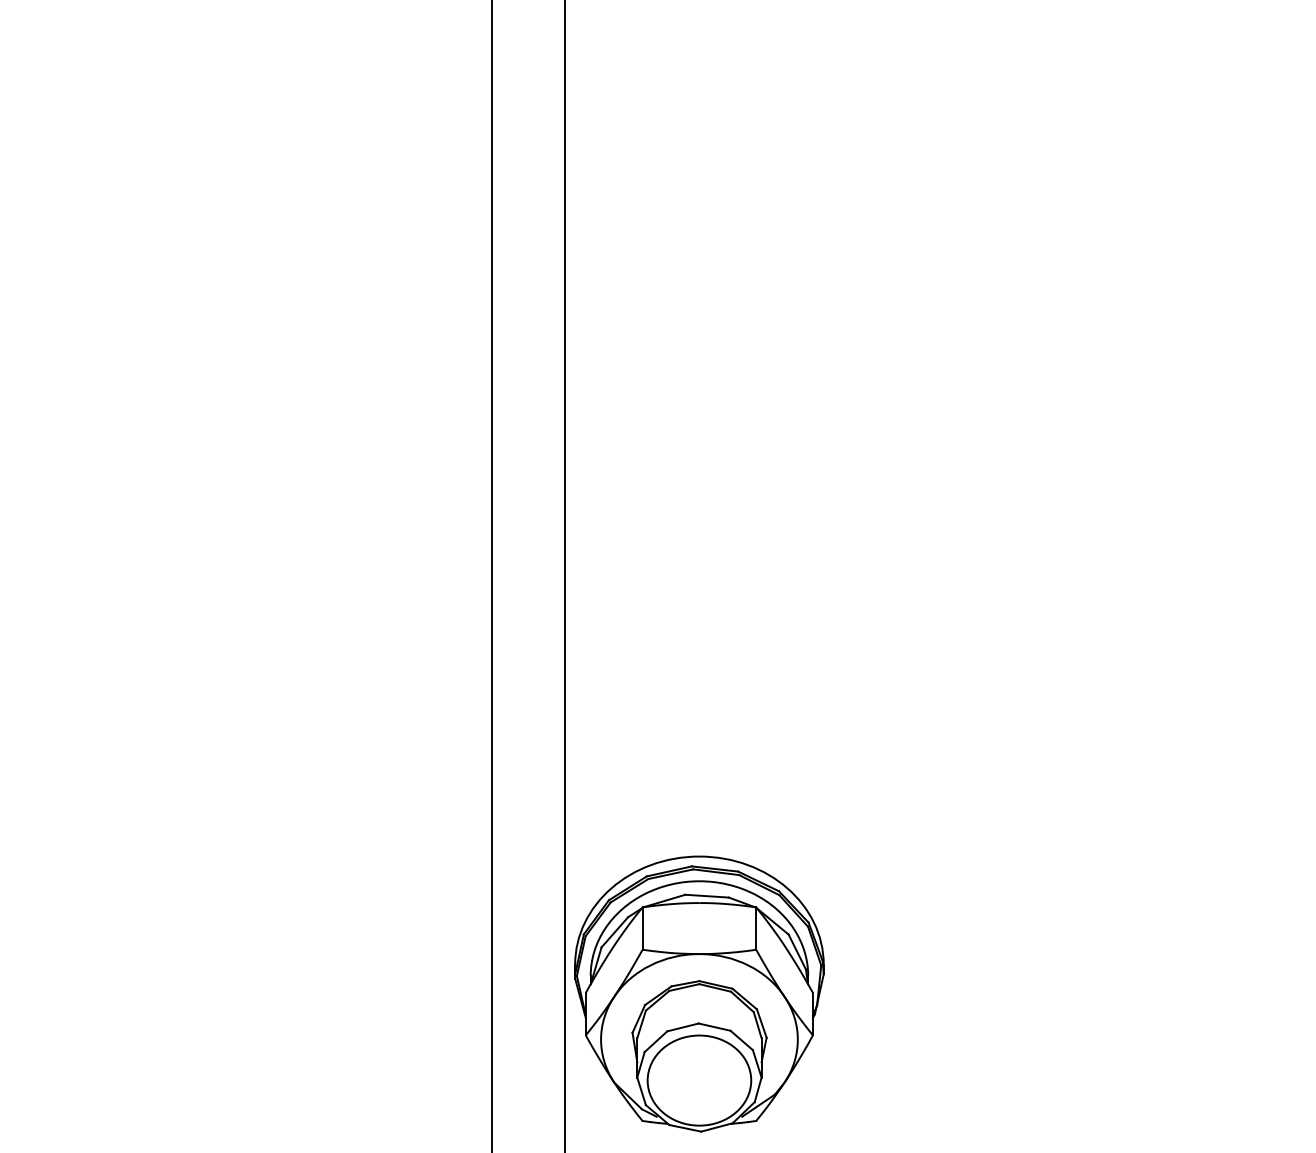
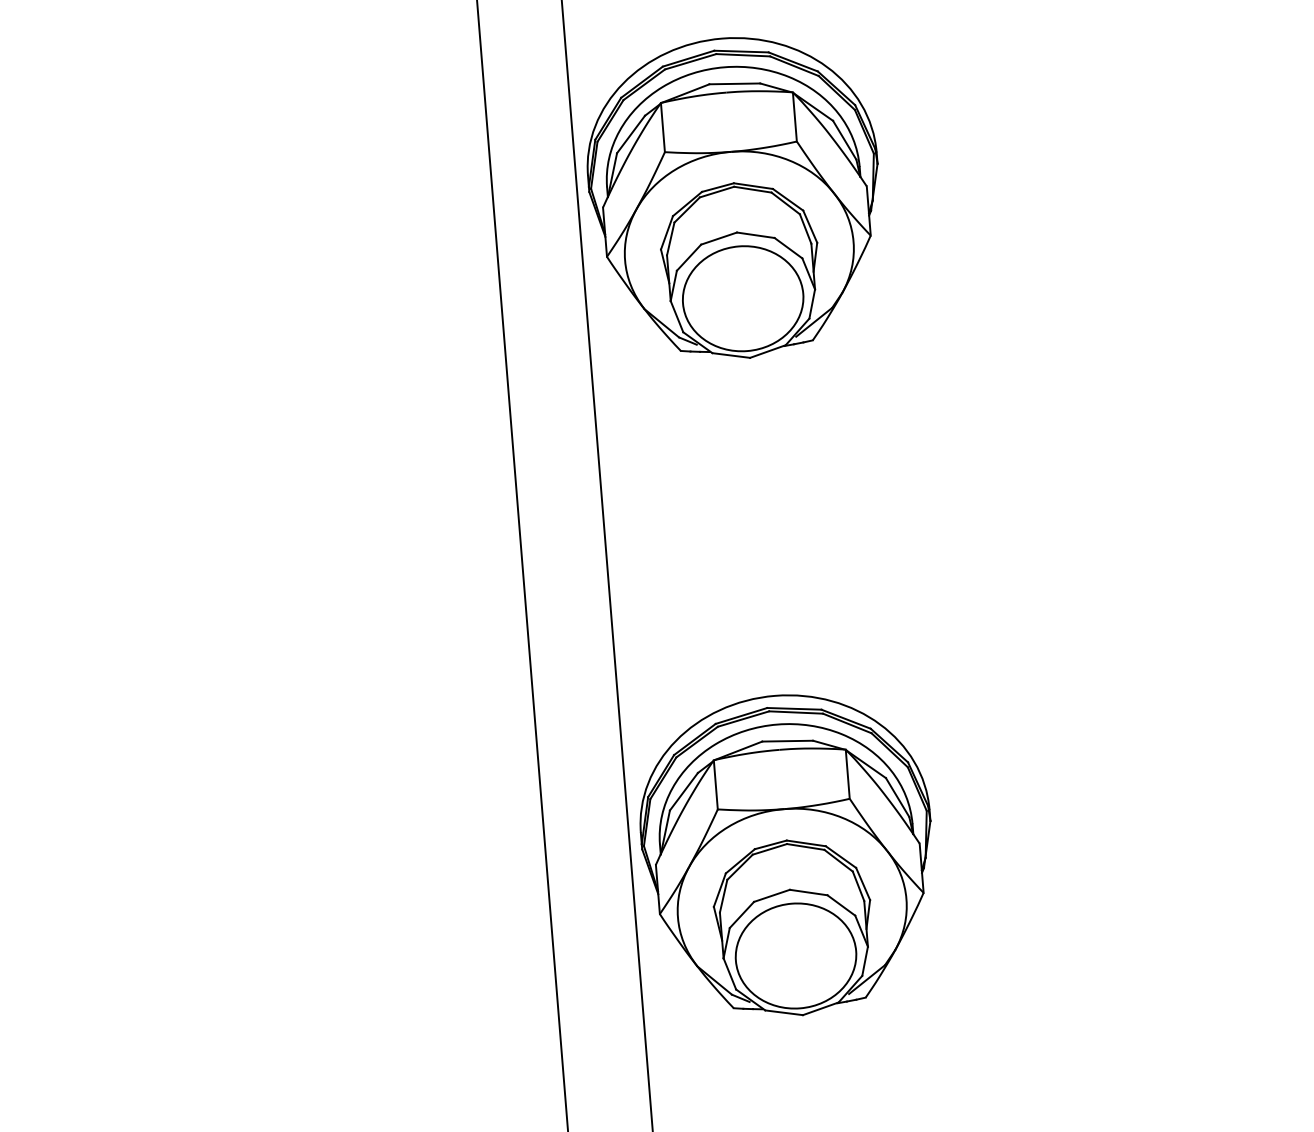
part: (699, 427) -> (735, 197), added

